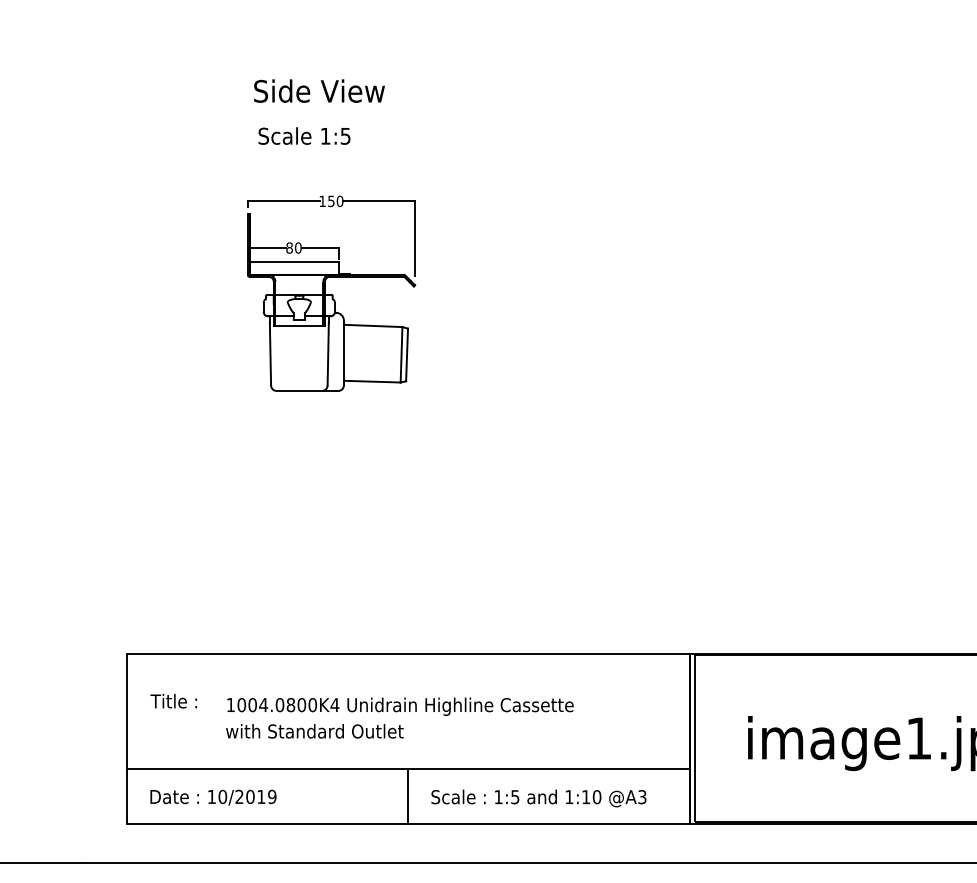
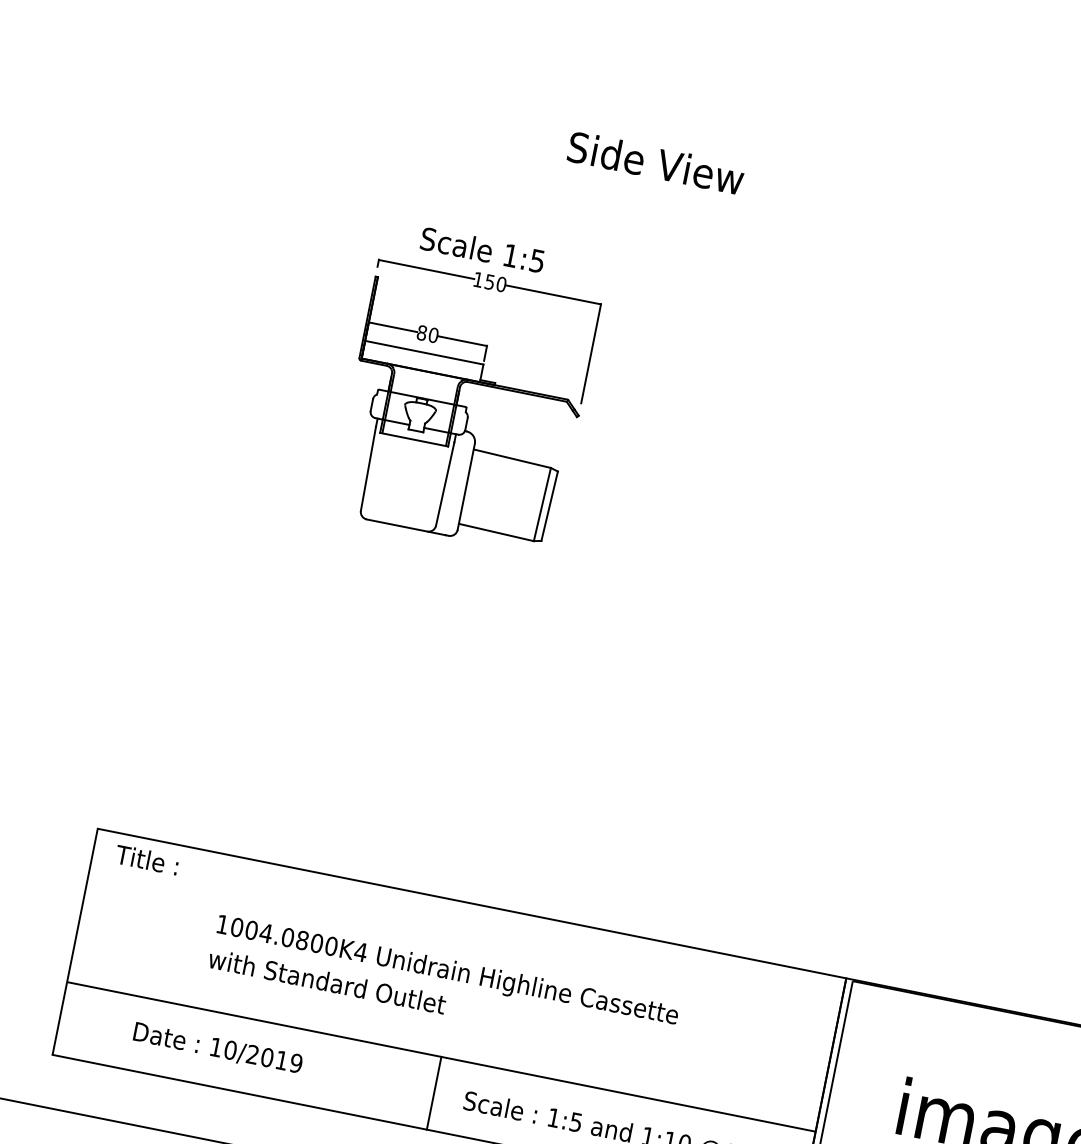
text: (319, 90) -> (656, 162), moved
text: (304, 135) -> (482, 249), moved
text: (173, 701) -> (146, 860), moved
text: (213, 797) -> (218, 1048), moved

